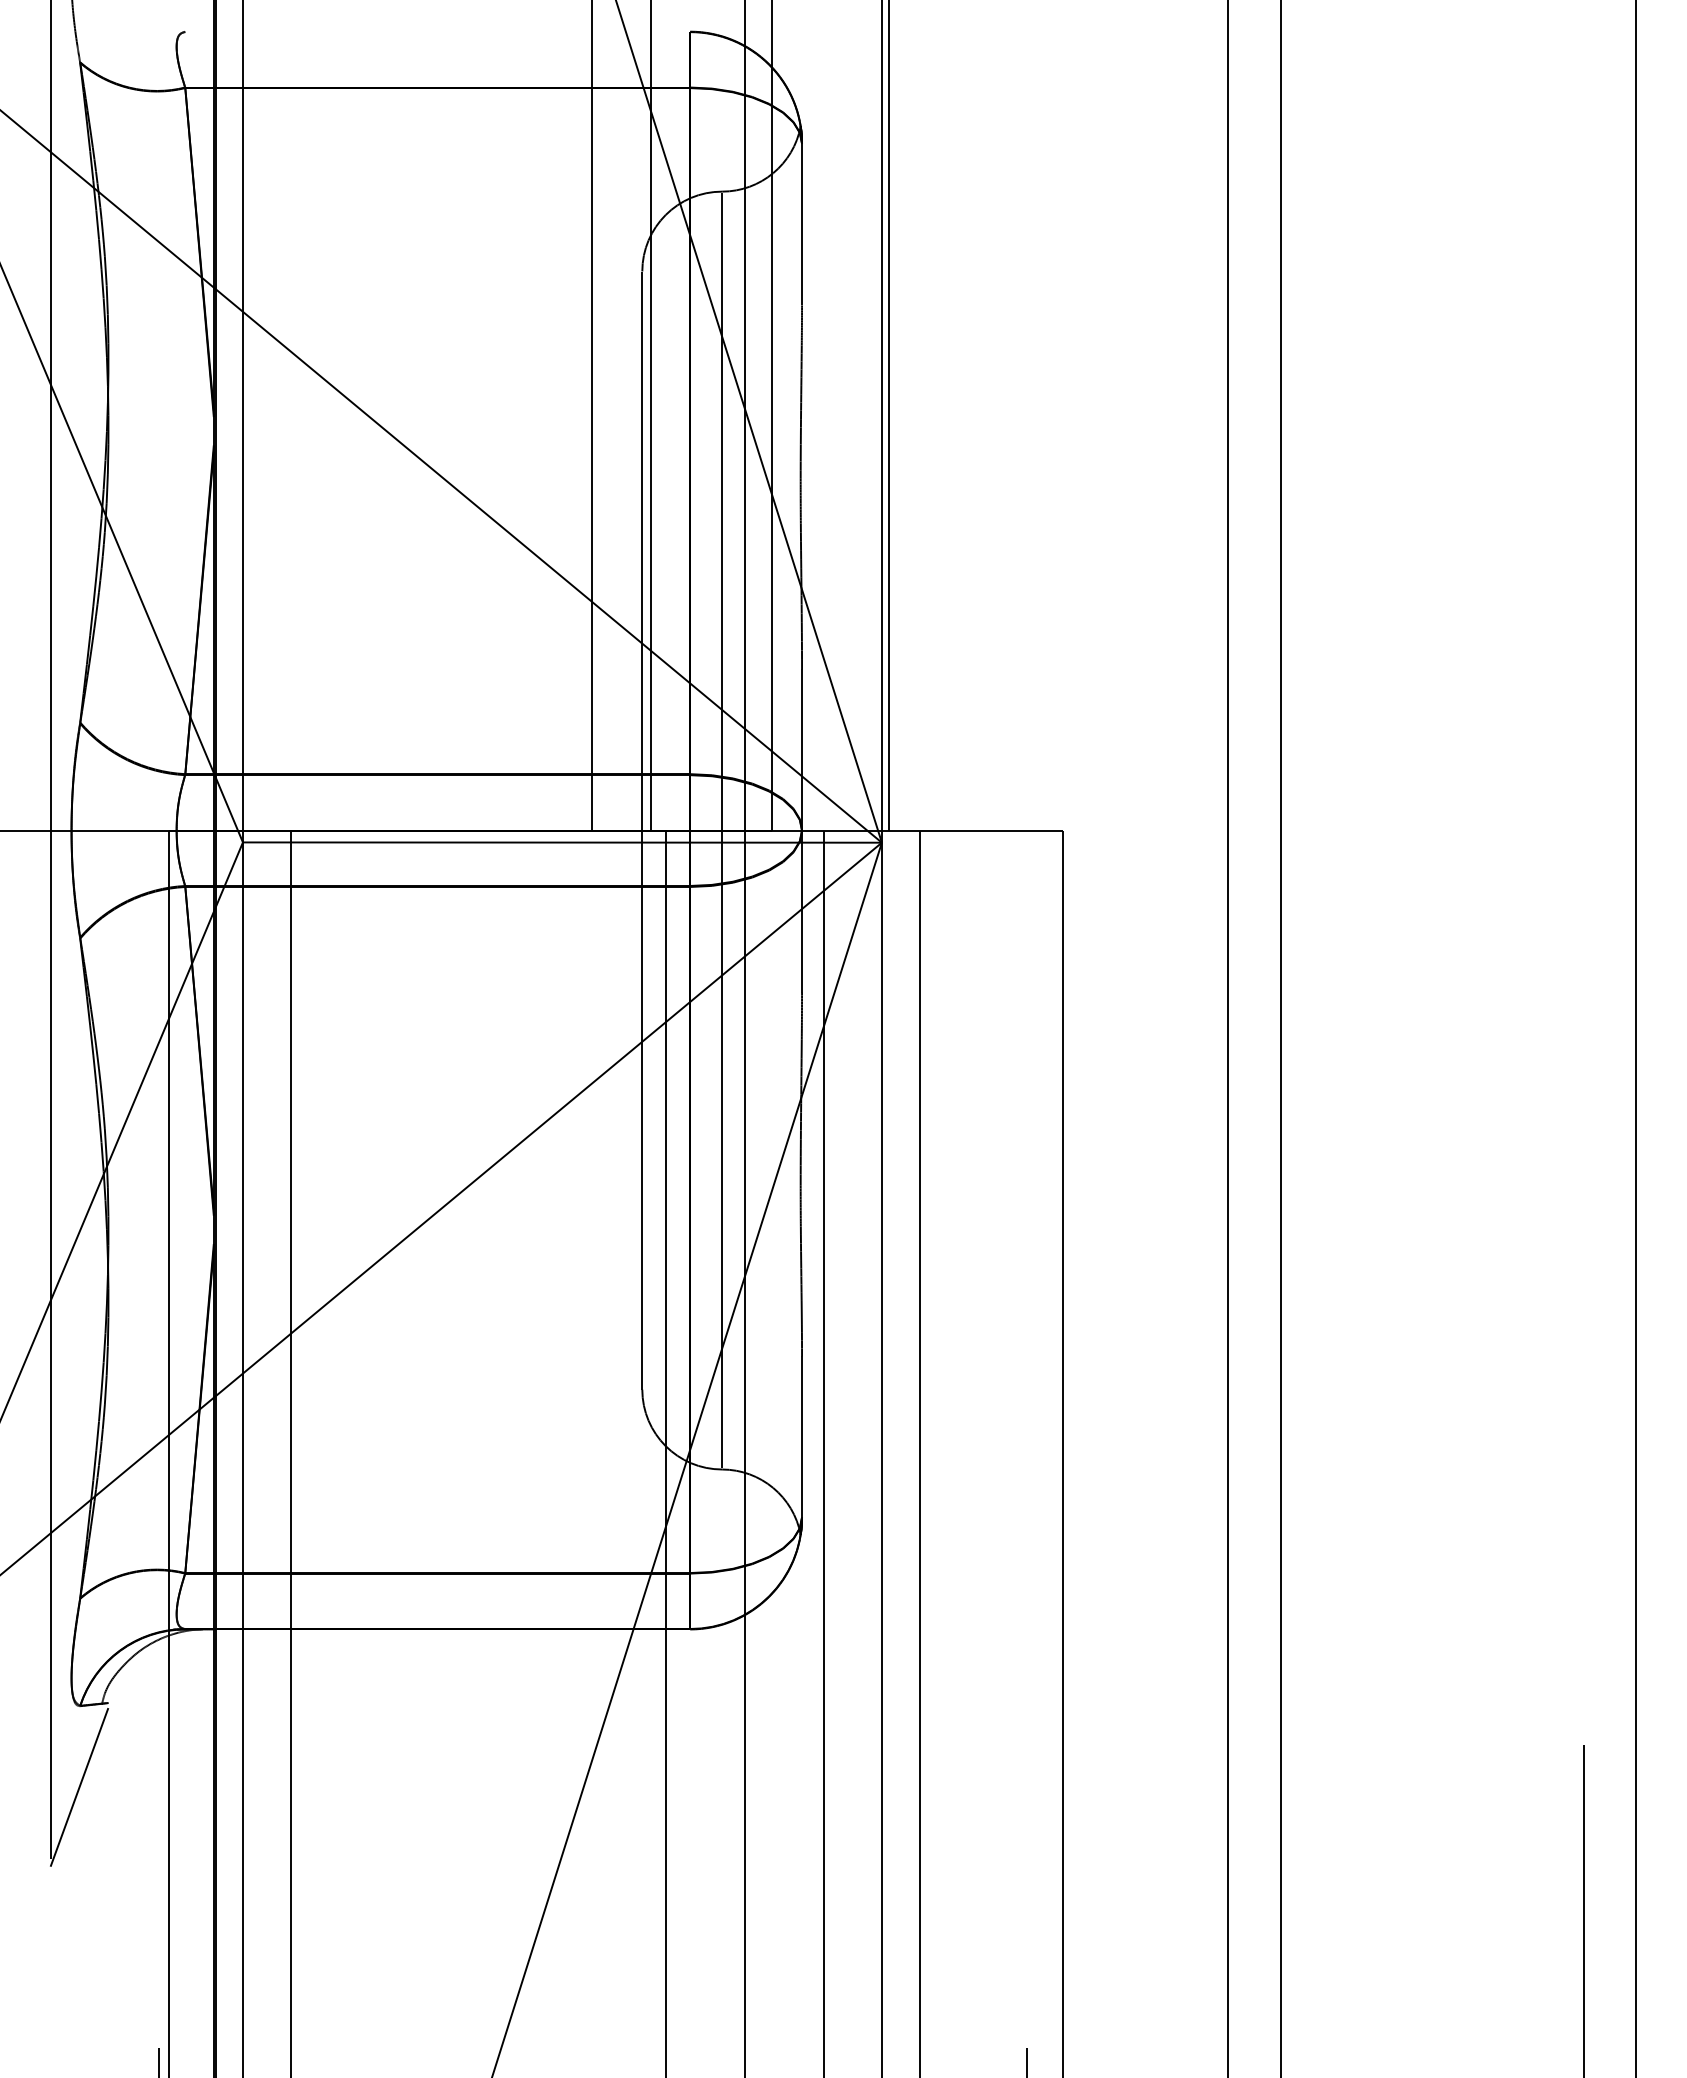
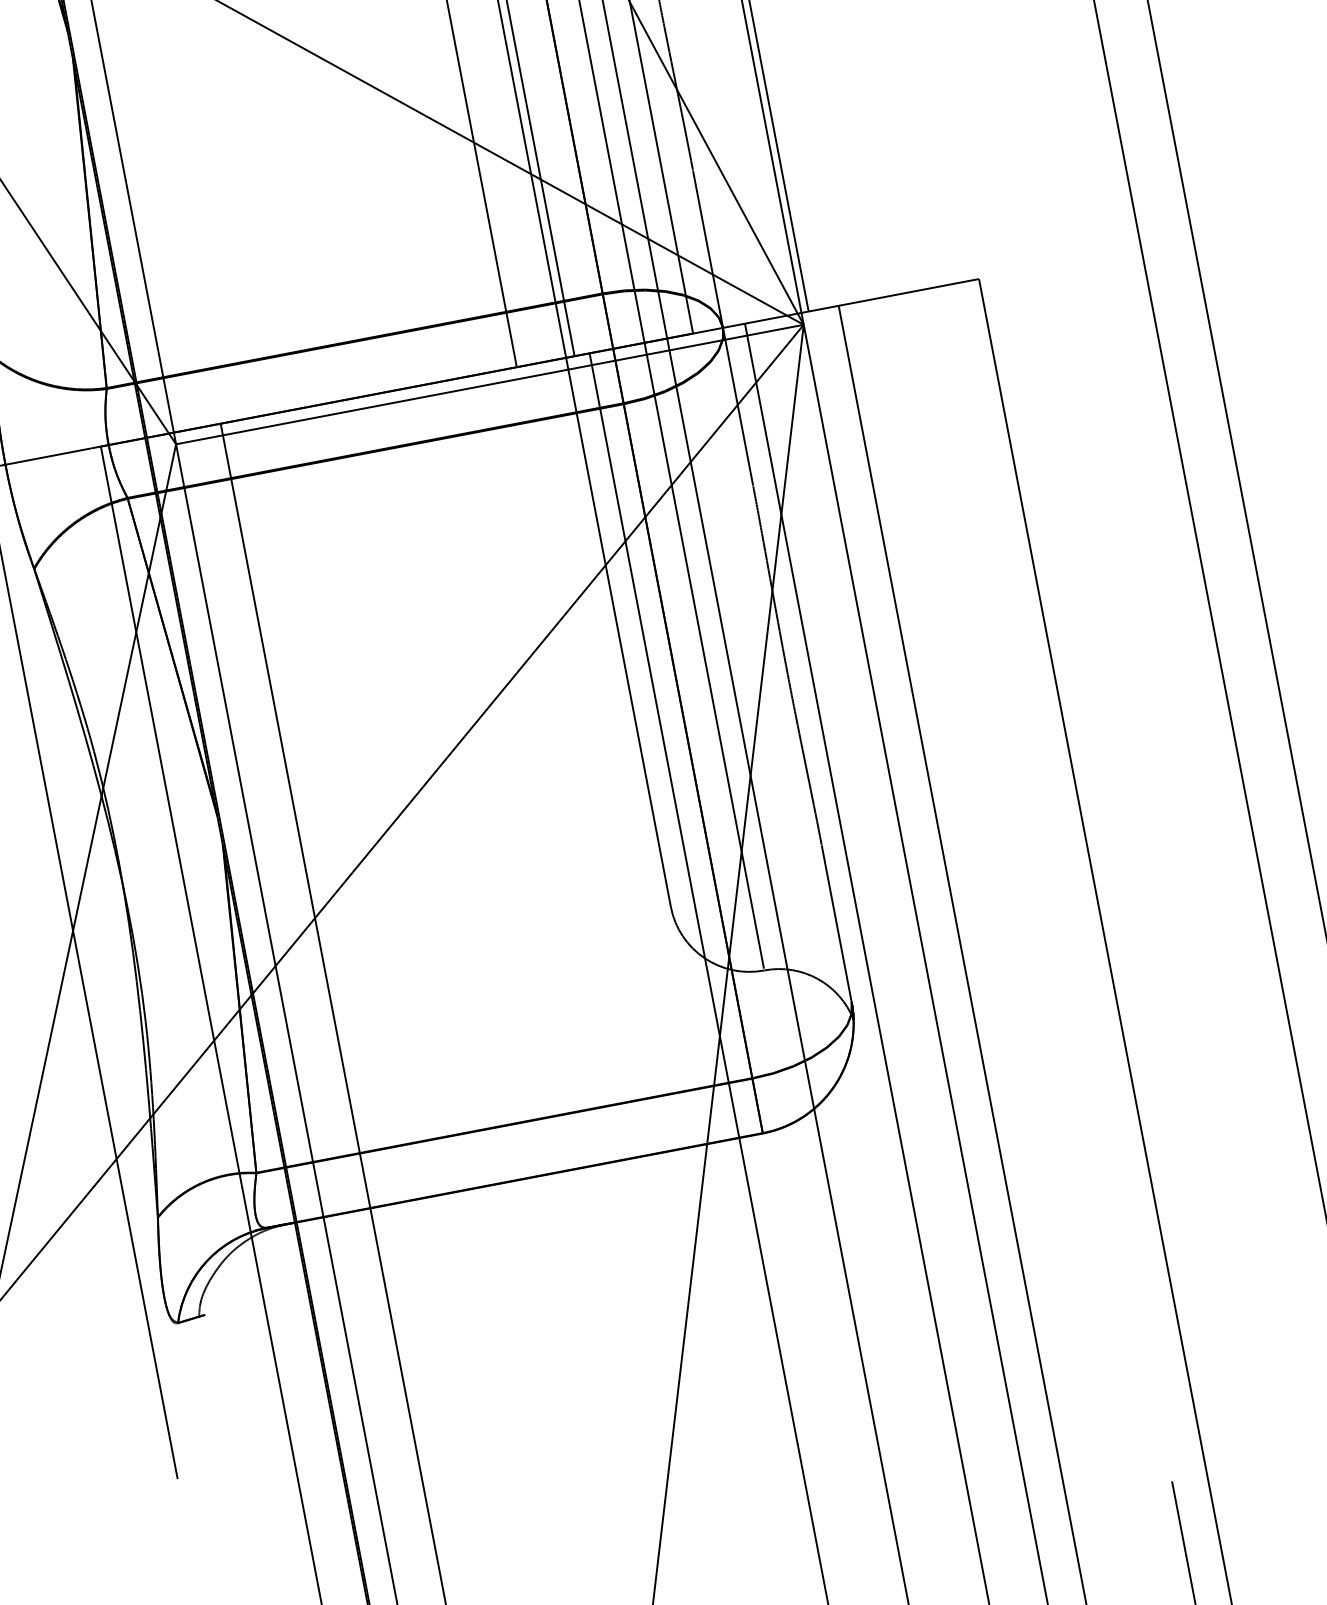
line: (79, 1787) -> (192, 1403), removed

